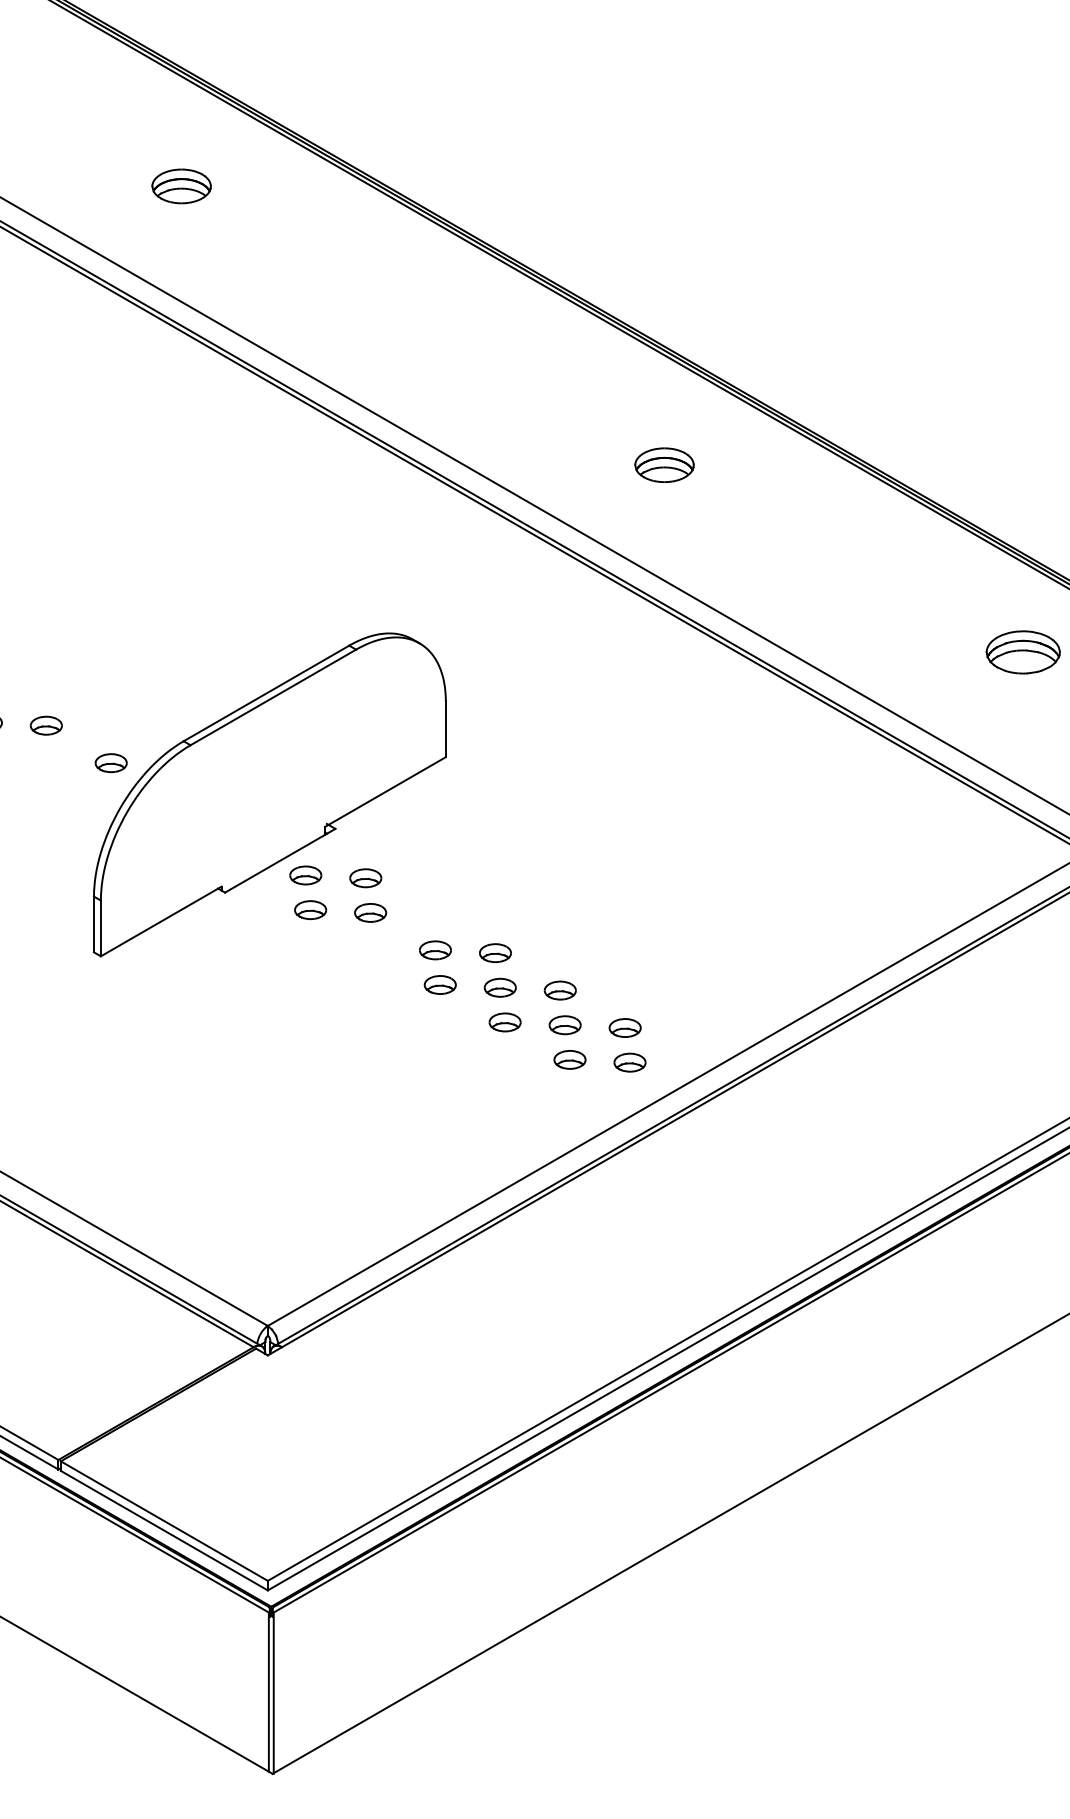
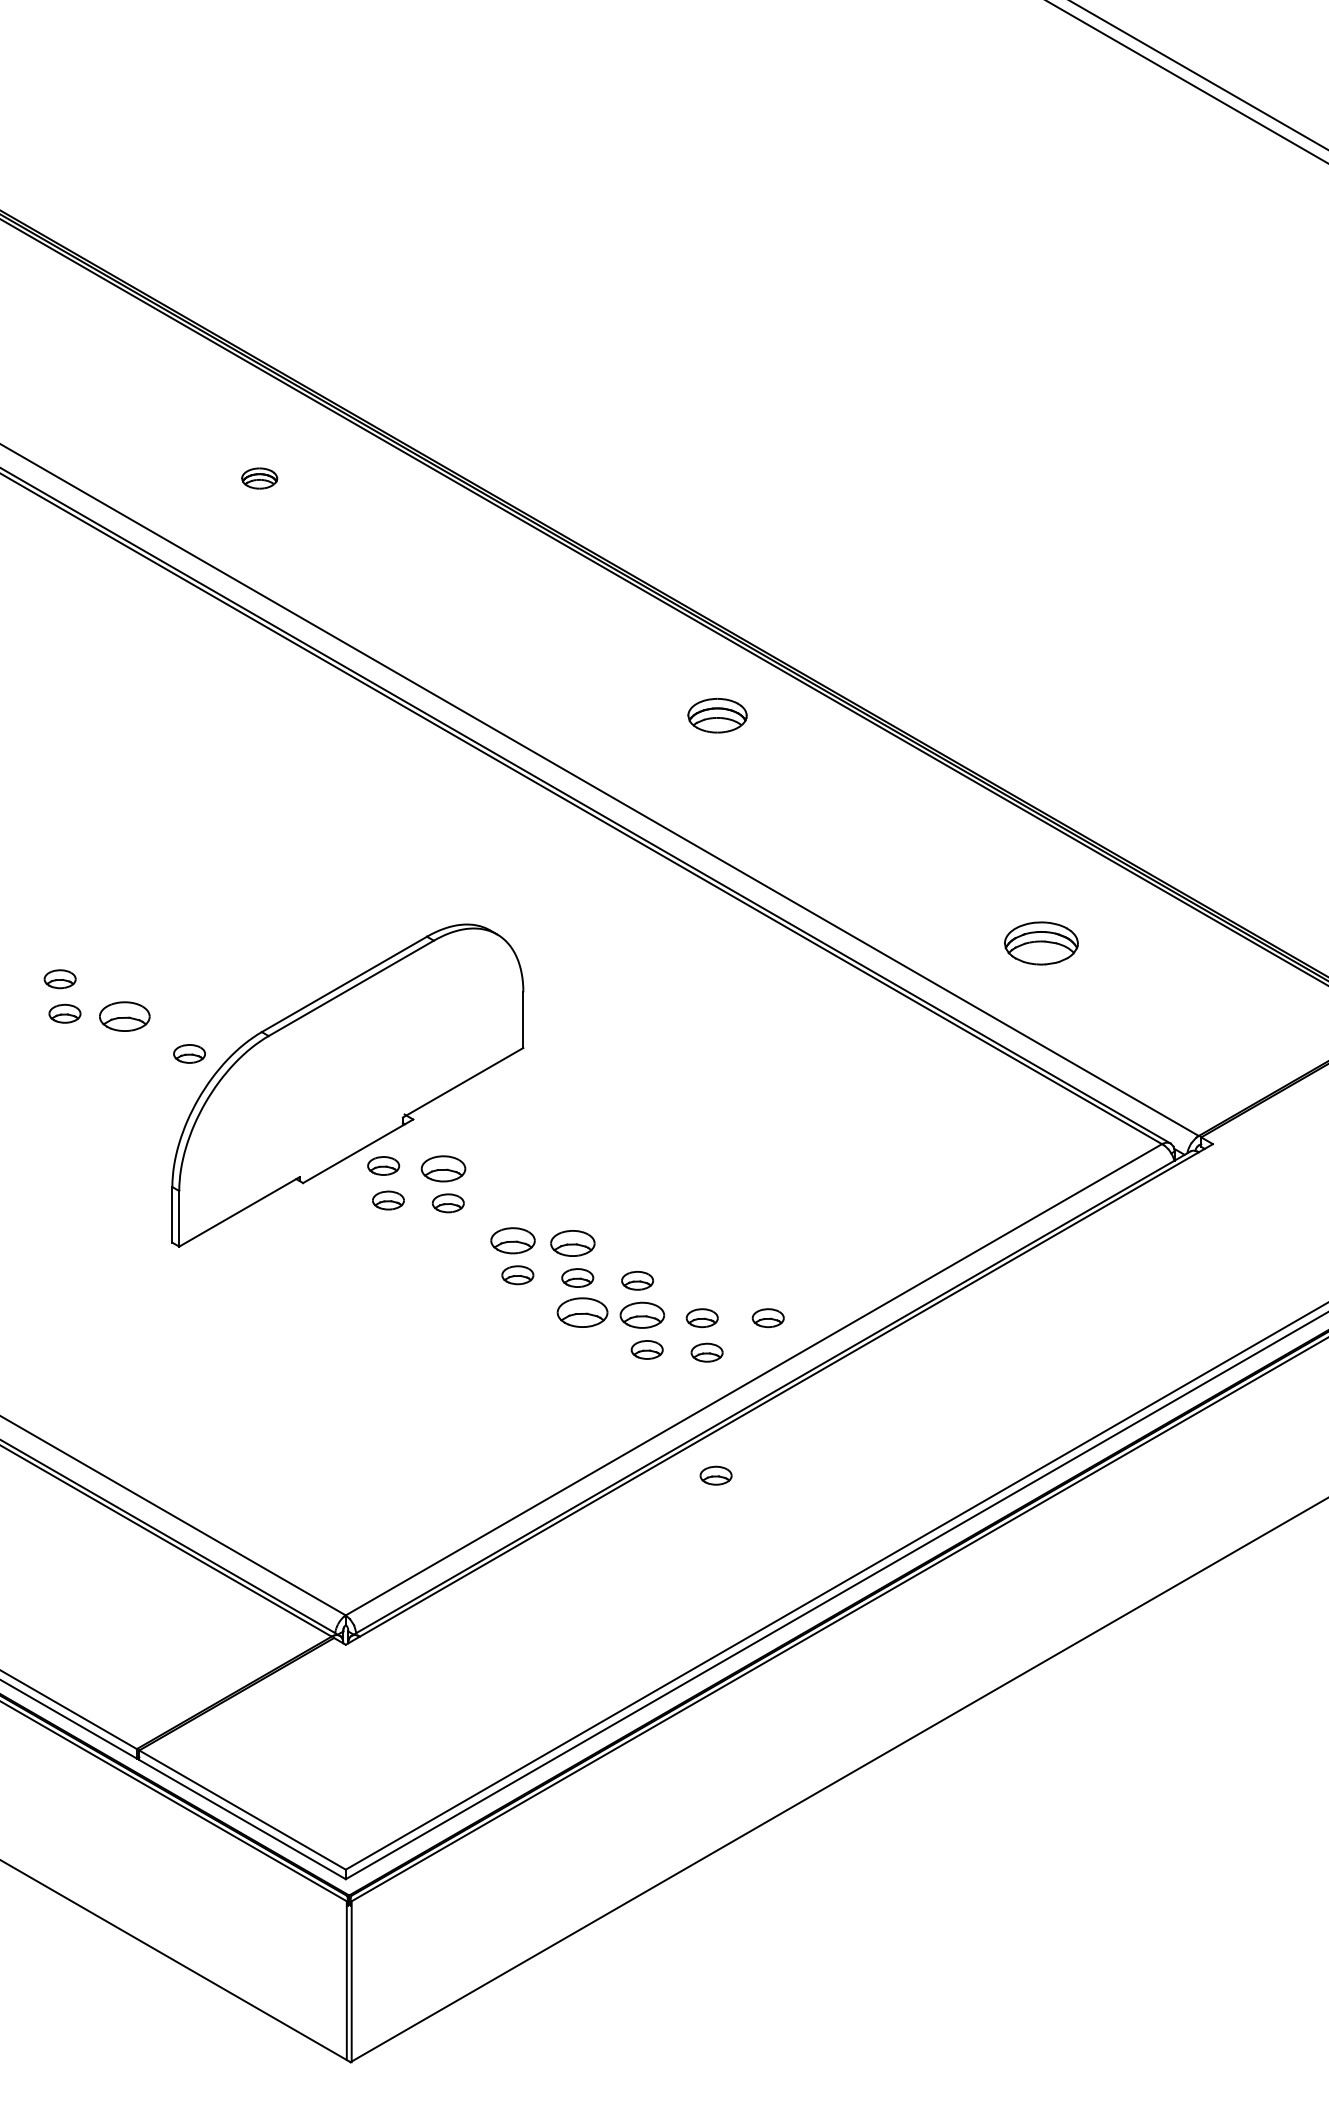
part: (181, 186) -> (259, 478), size x0.6
part: (664, 465) -> (717, 715), moved
part: (1023, 652) -> (1041, 943), moved
part: (46, 725) -> (124, 1016), size x1.6
part: (365, 877) -> (443, 1168), size x1.4
part: (434, 950) -> (512, 1240), size x1.4
part: (495, 953) -> (572, 1243), size x1.4
part: (505, 1022) -> (582, 1312), size x1.6
part: (565, 1025) -> (642, 1315), size x1.4
part: (690, 1028) -> (767, 1318), added
part: (638, 1185) -> (715, 1475), added

